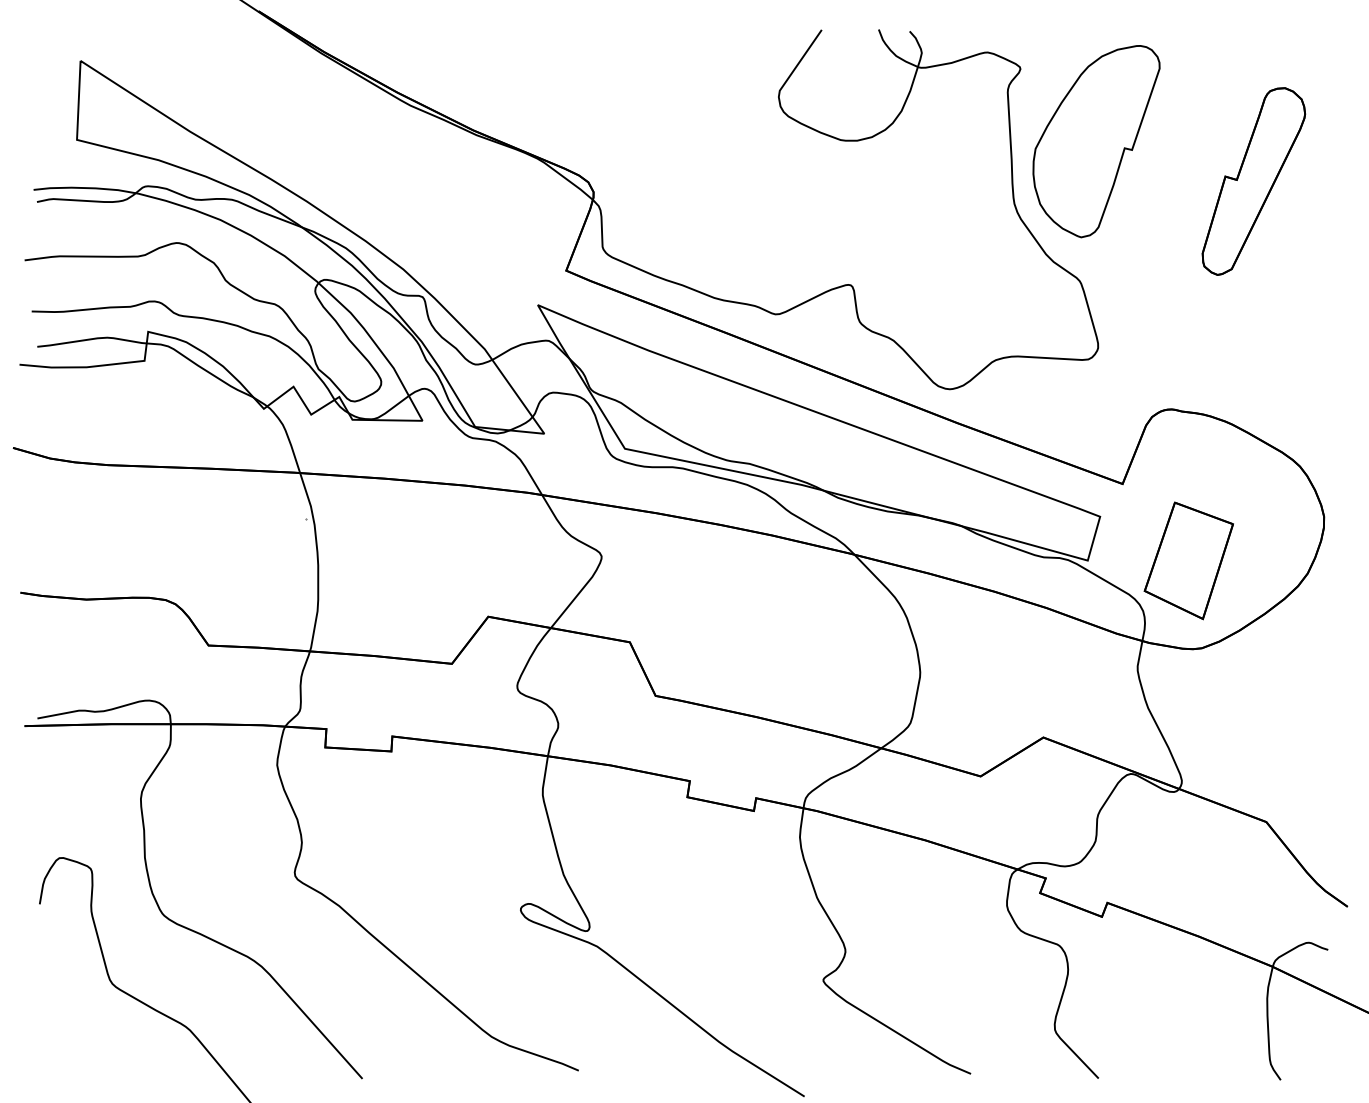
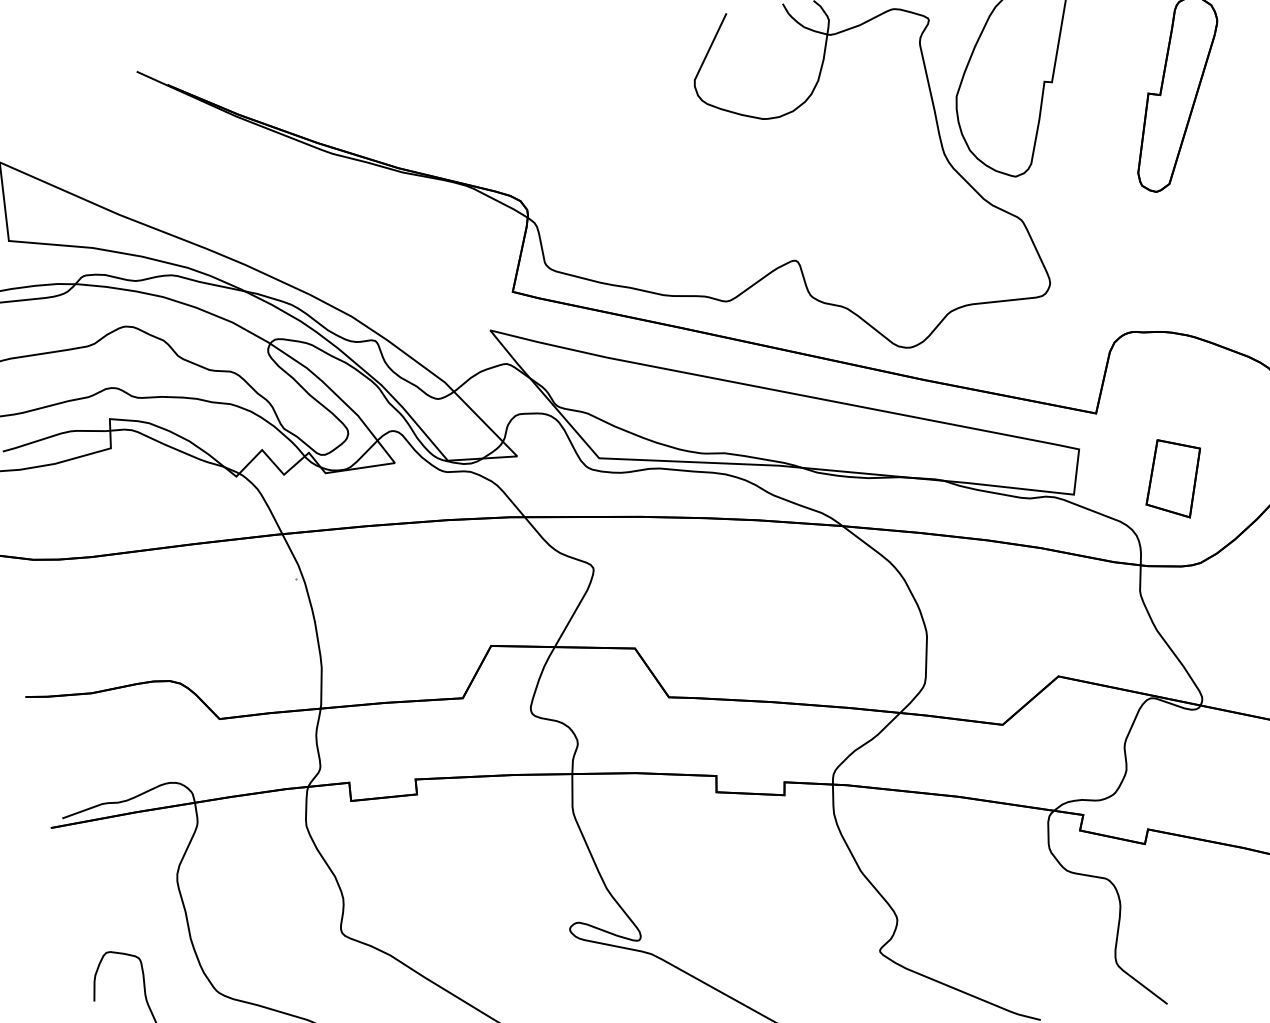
part: (1188, 560) -> (1173, 478), size x0.7

